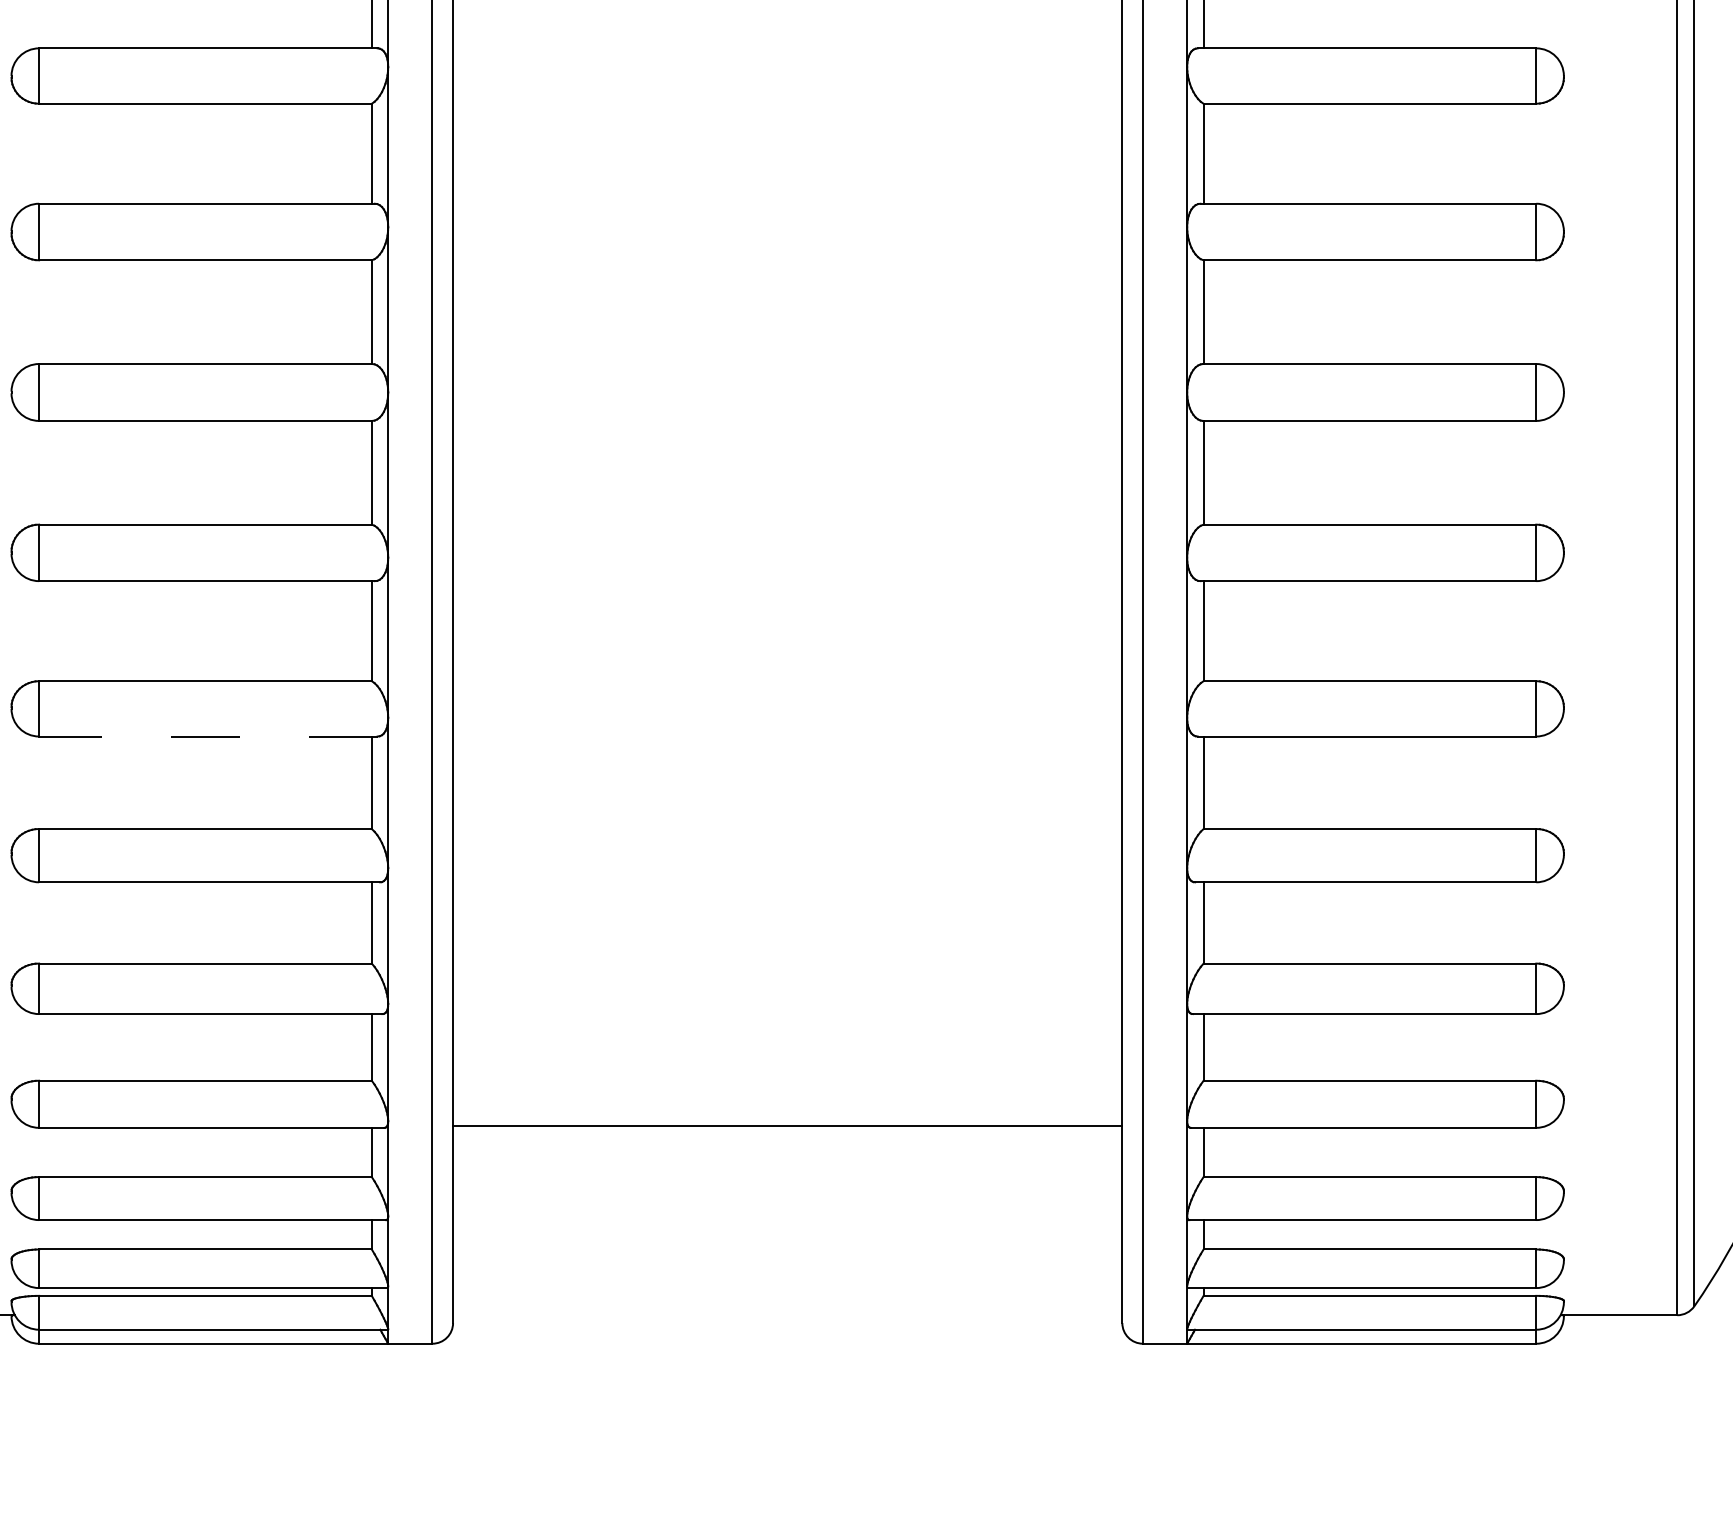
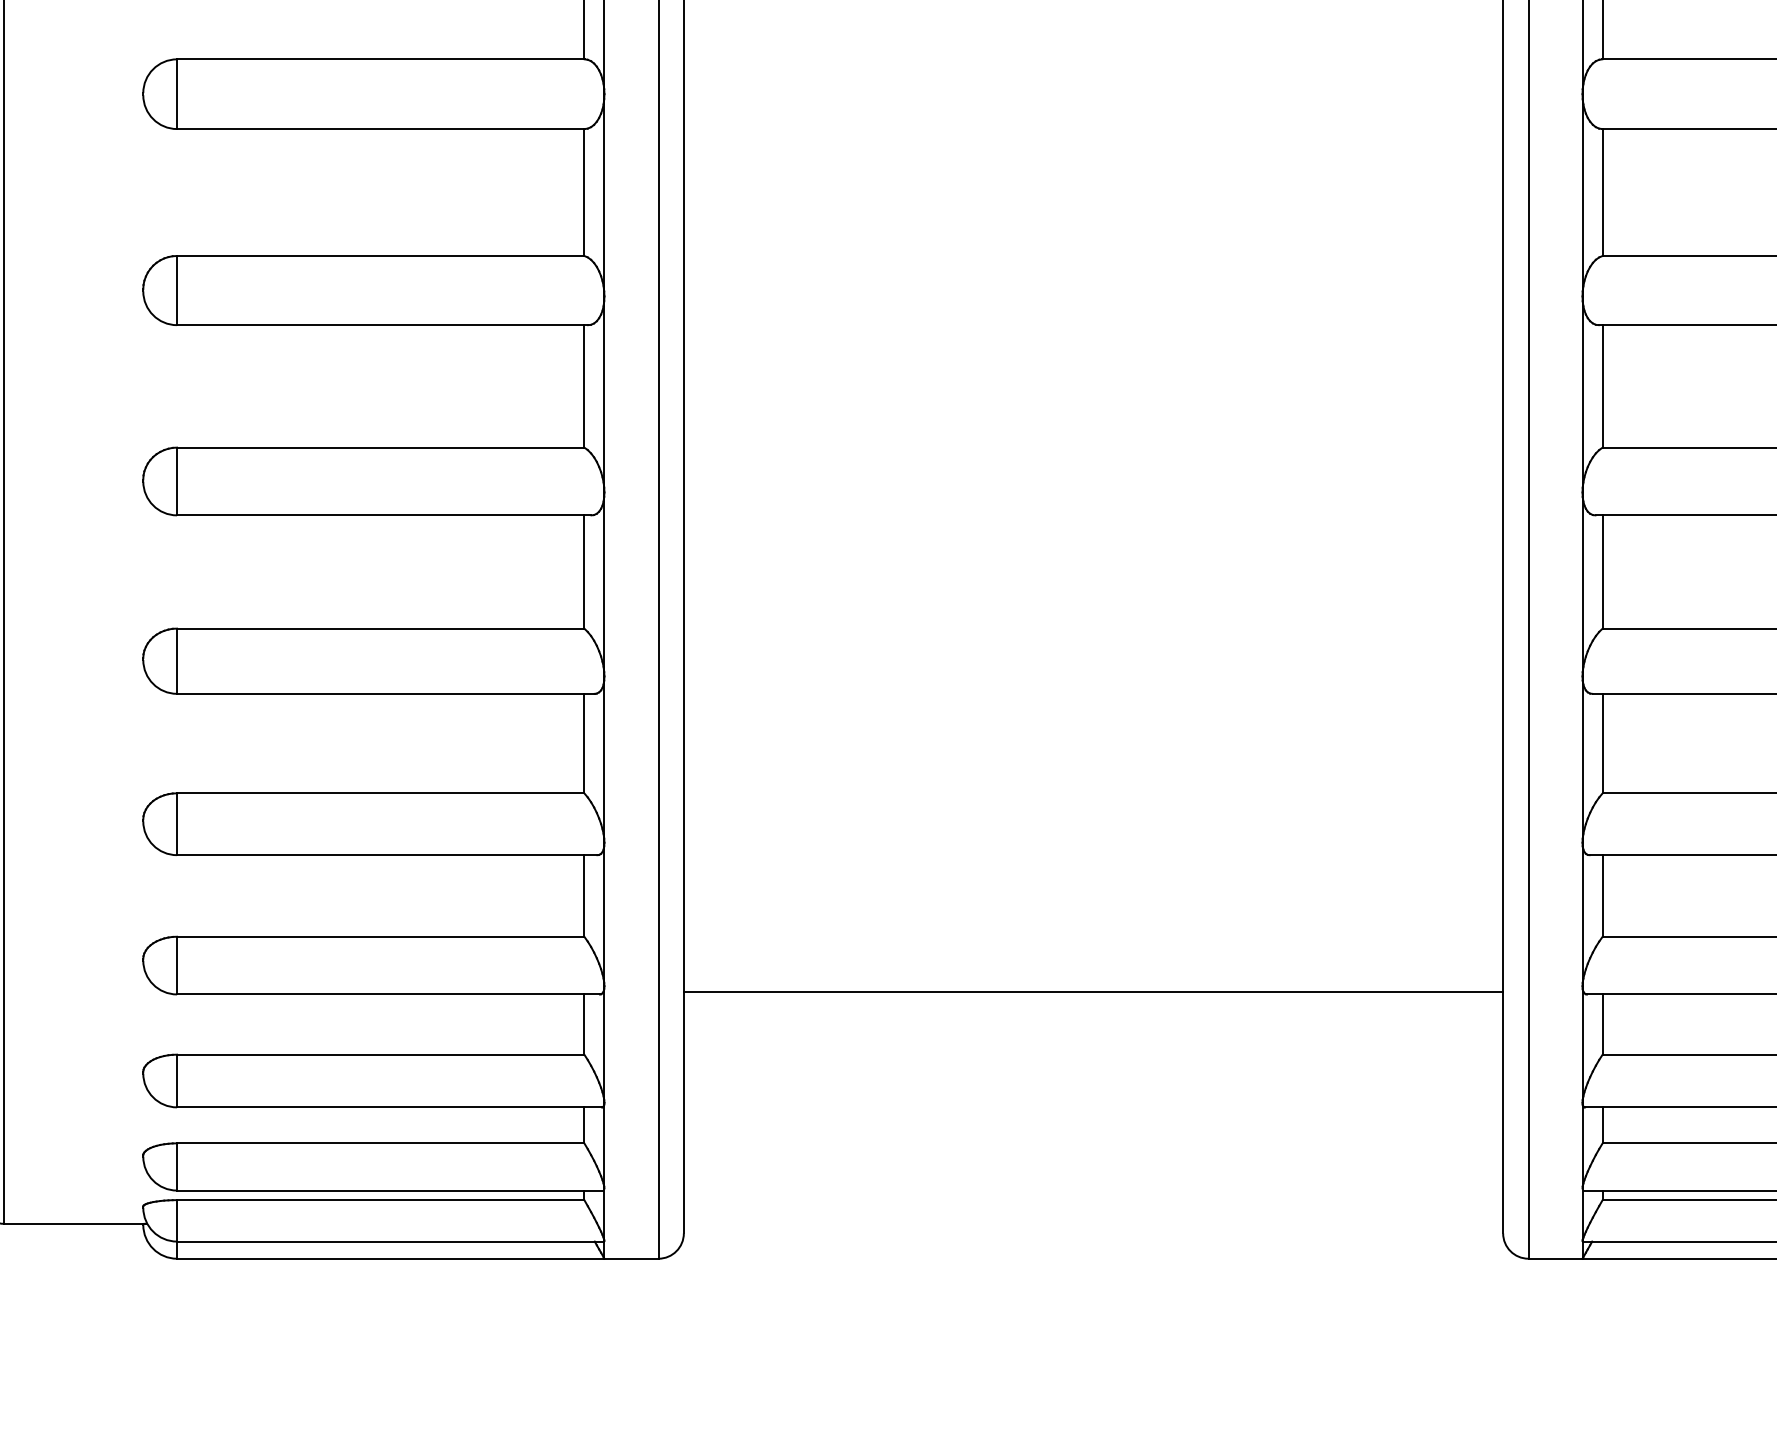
line: (207, 736) -> (383, 515), dashed -> solid

